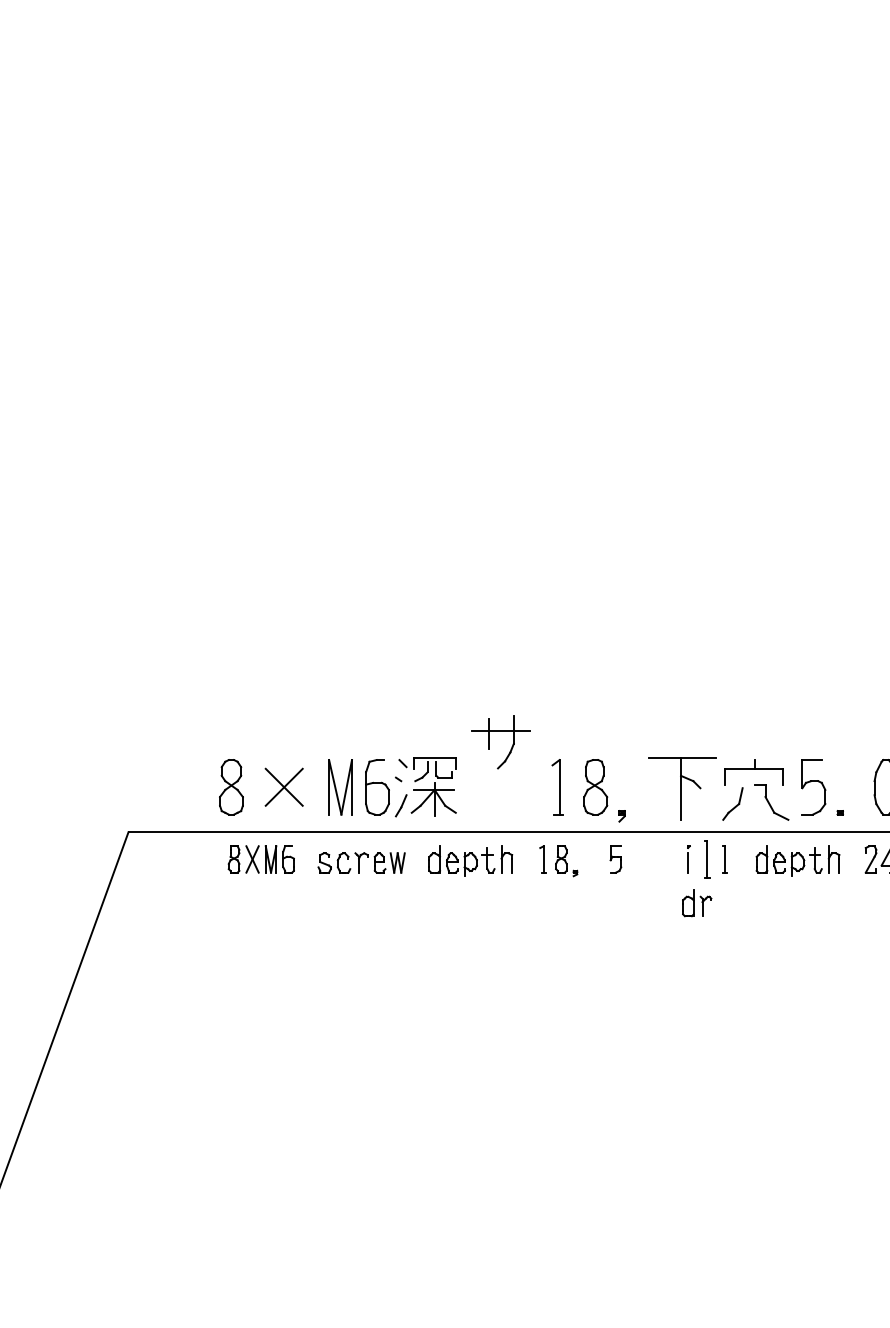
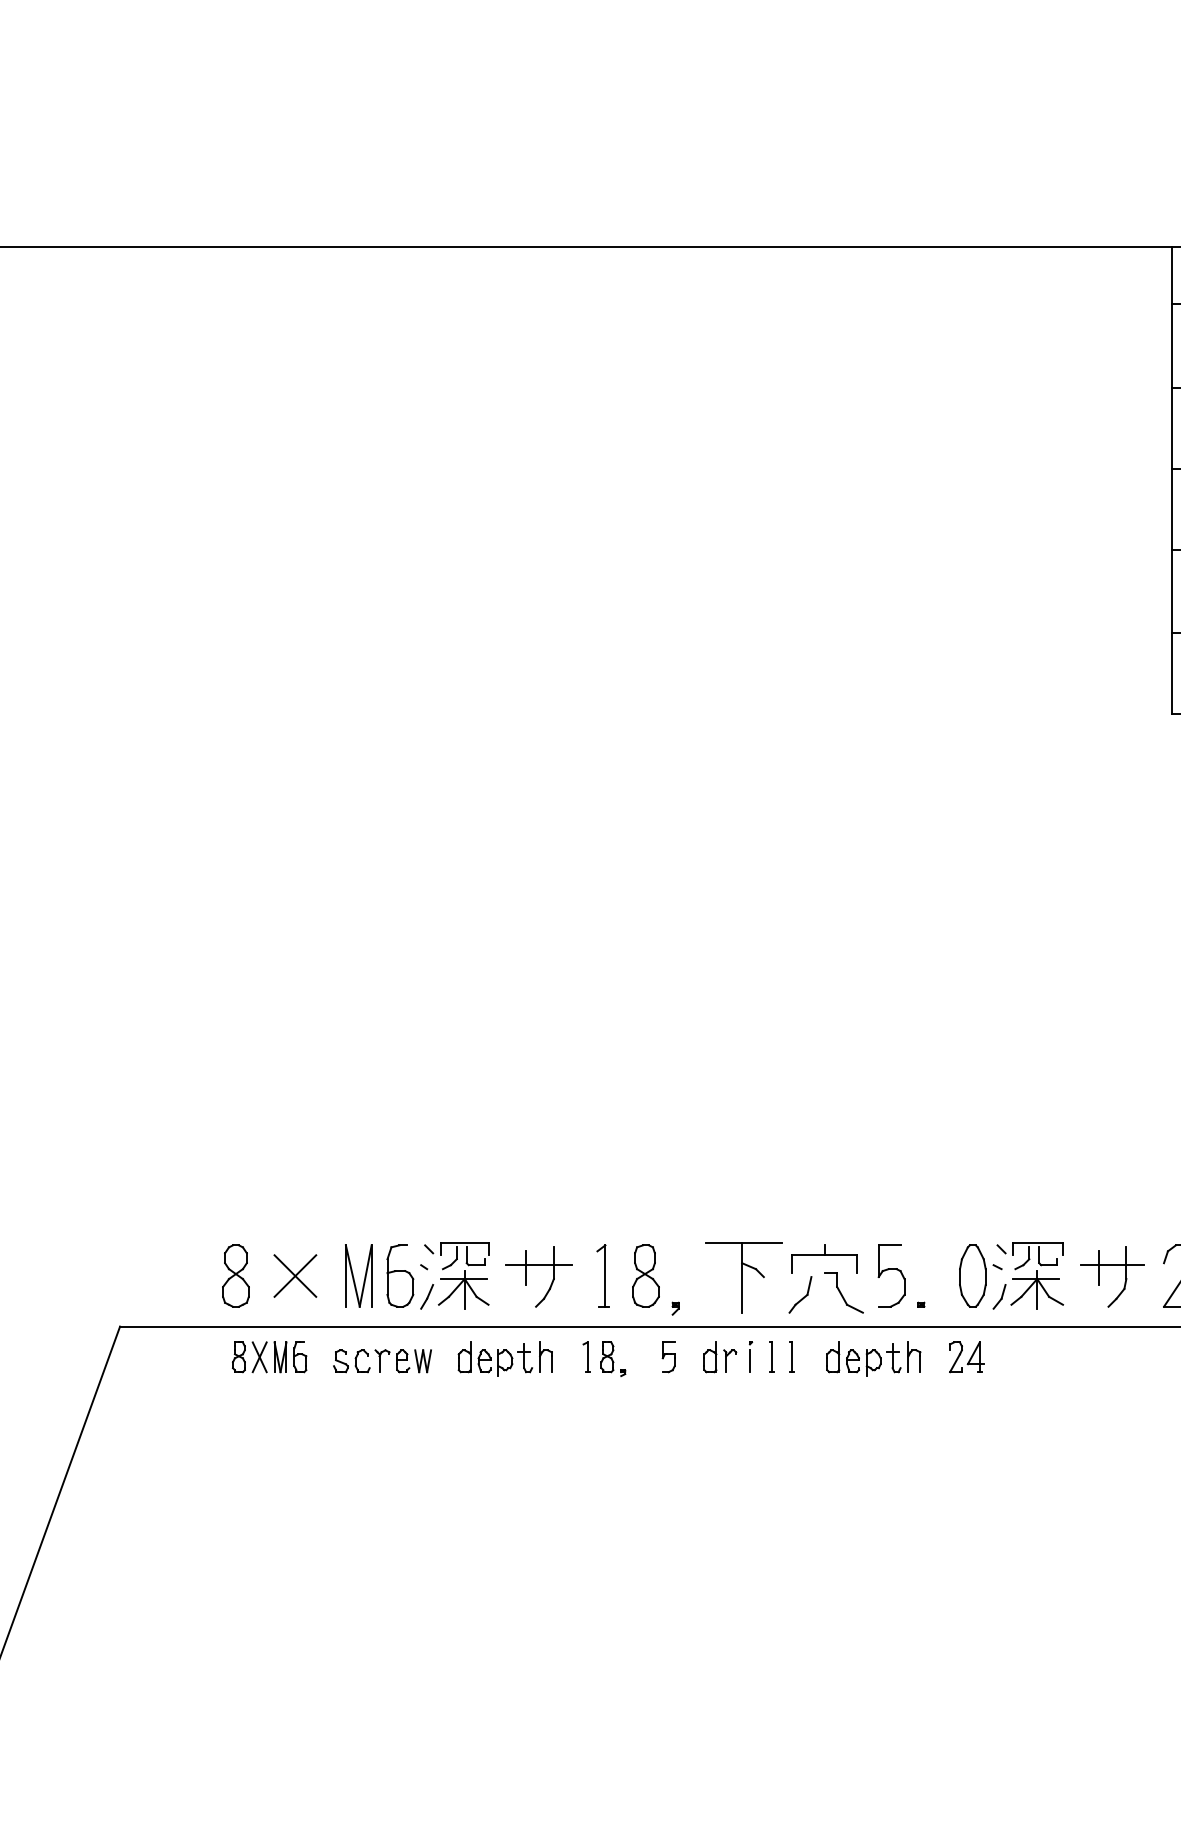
part: (500, 731) -> (538, 1265), moved
part: (707, 858) -> (771, 1356), size x0.71
part: (697, 903) -> (720, 1357), moved

